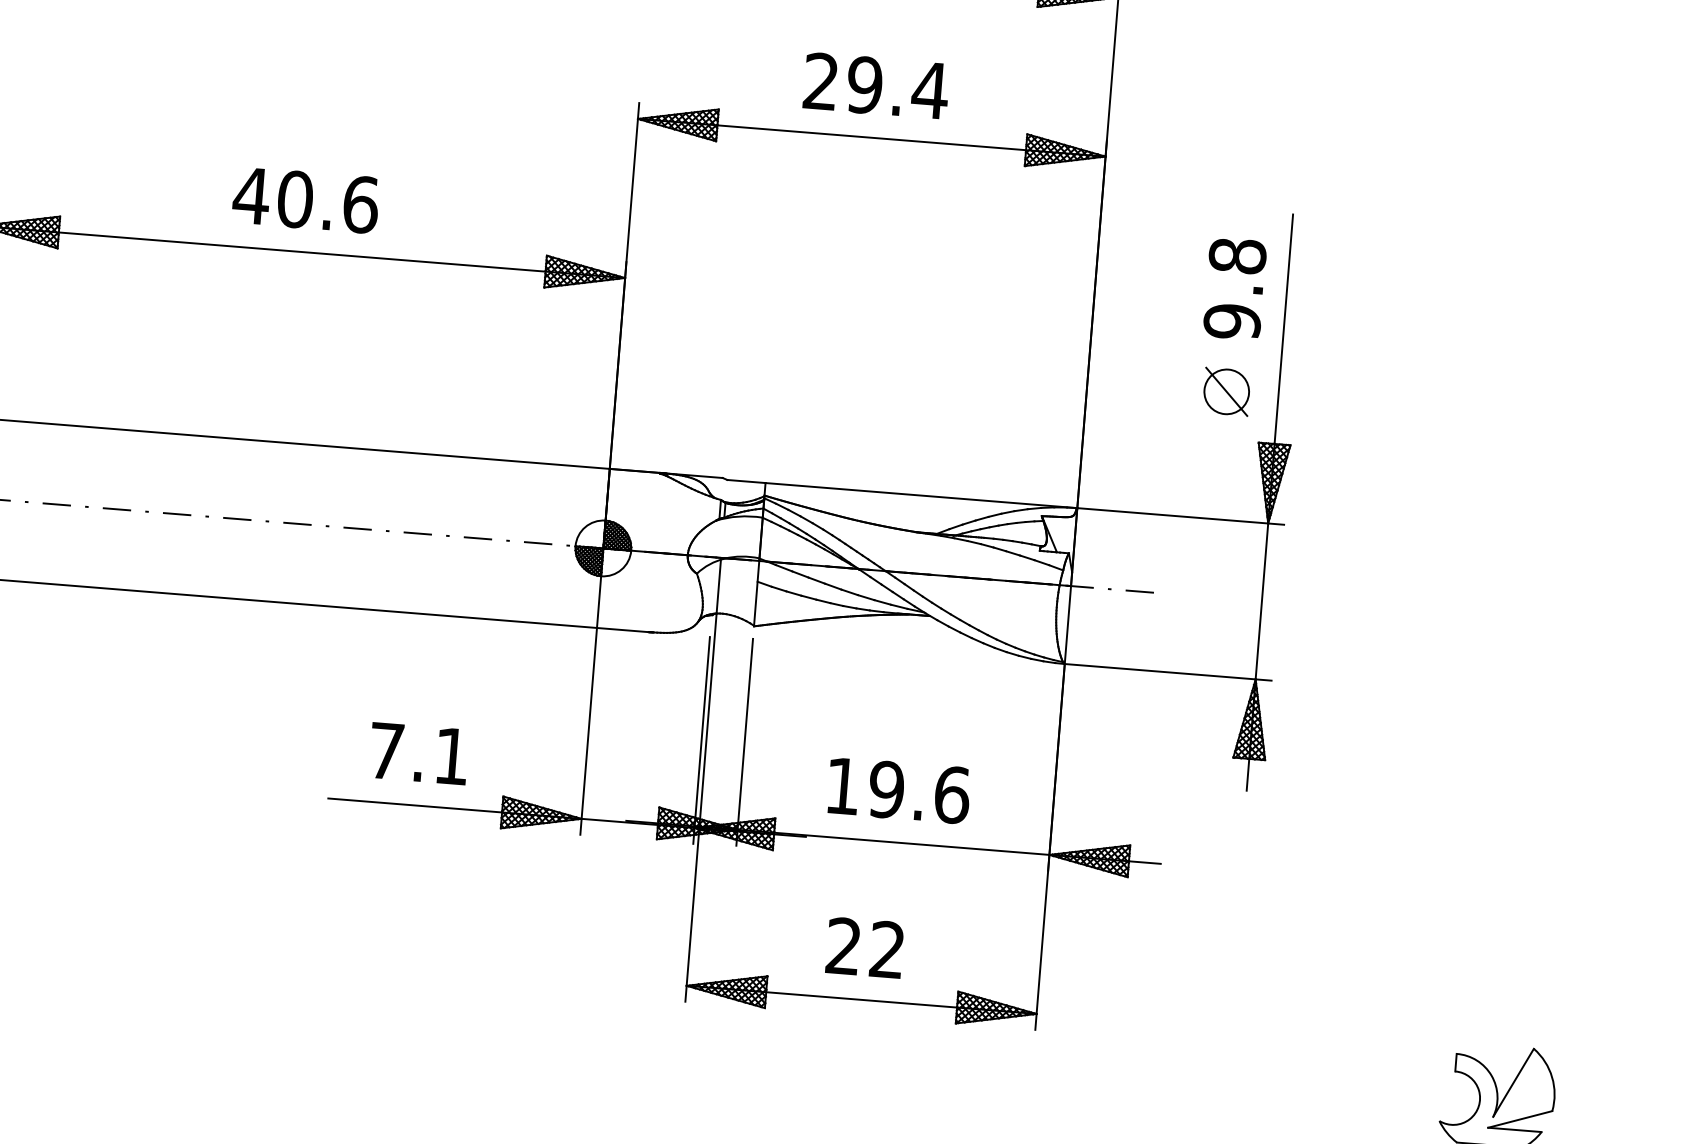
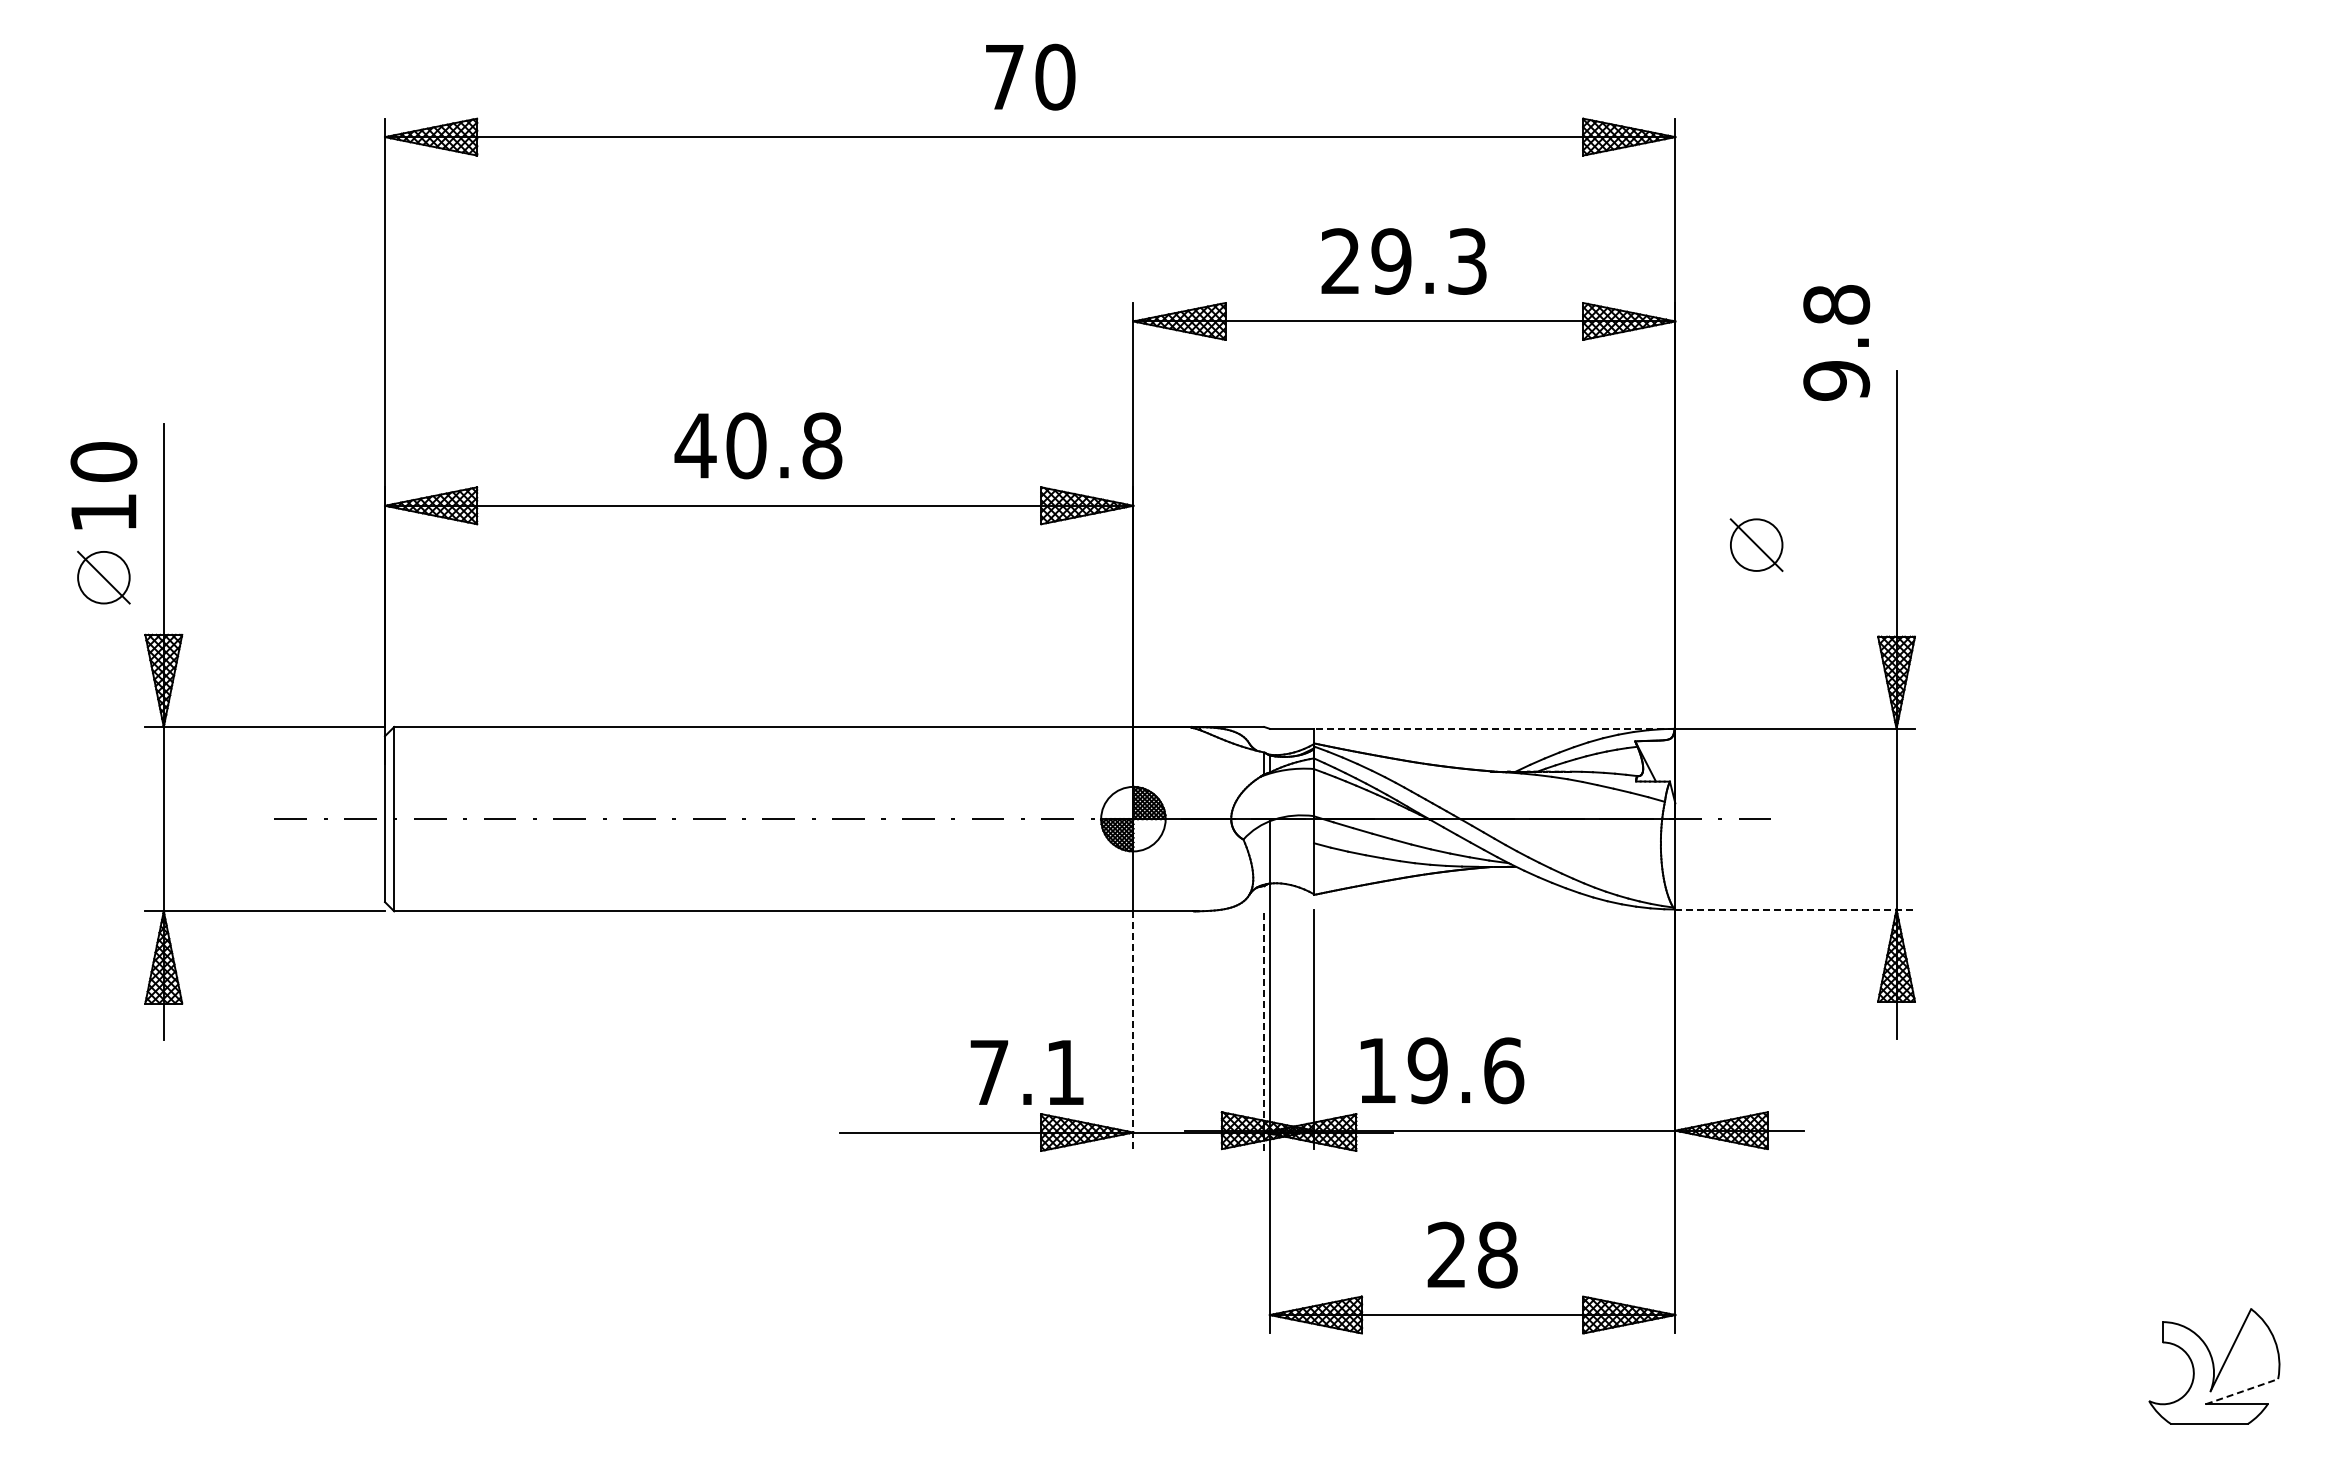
text: (930, 90) -> (1467, 261), 29.4 -> 29.3
text: (361, 204) -> (822, 445), 40.6 -> 40.8
text: (1234, 288) -> (1836, 342), moved
part: (1226, 391) -> (1756, 544), moved
line: (921, 495) -> (1494, 728), solid -> dashed
line: (1168, 672) -> (1795, 909), solid -> dashed
line: (588, 731) -> (1133, 1031), solid -> dashed
line: (701, 740) -> (1264, 1031), solid -> dashed
text: (418, 753) -> (1026, 1072), moved
text: (899, 790) -> (1442, 1070), moved
text: (887, 949) -> (1497, 1254), 22 -> 28
line: (1520, 1119) -> (2242, 1391), solid -> dashed

